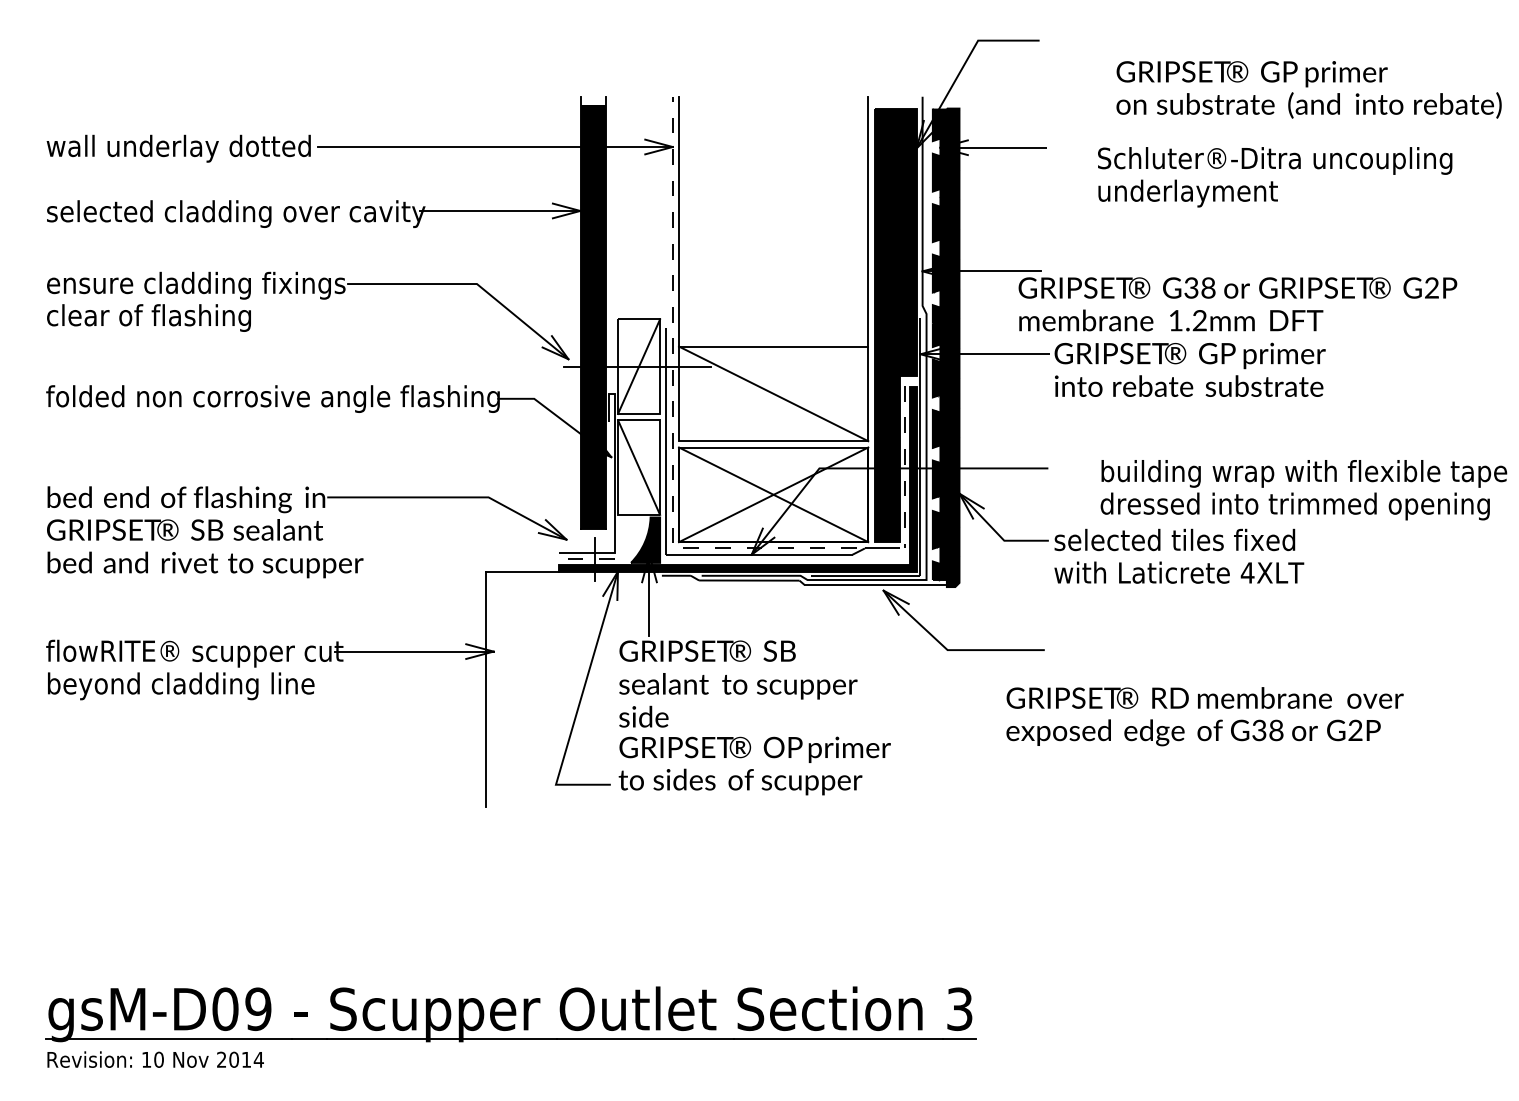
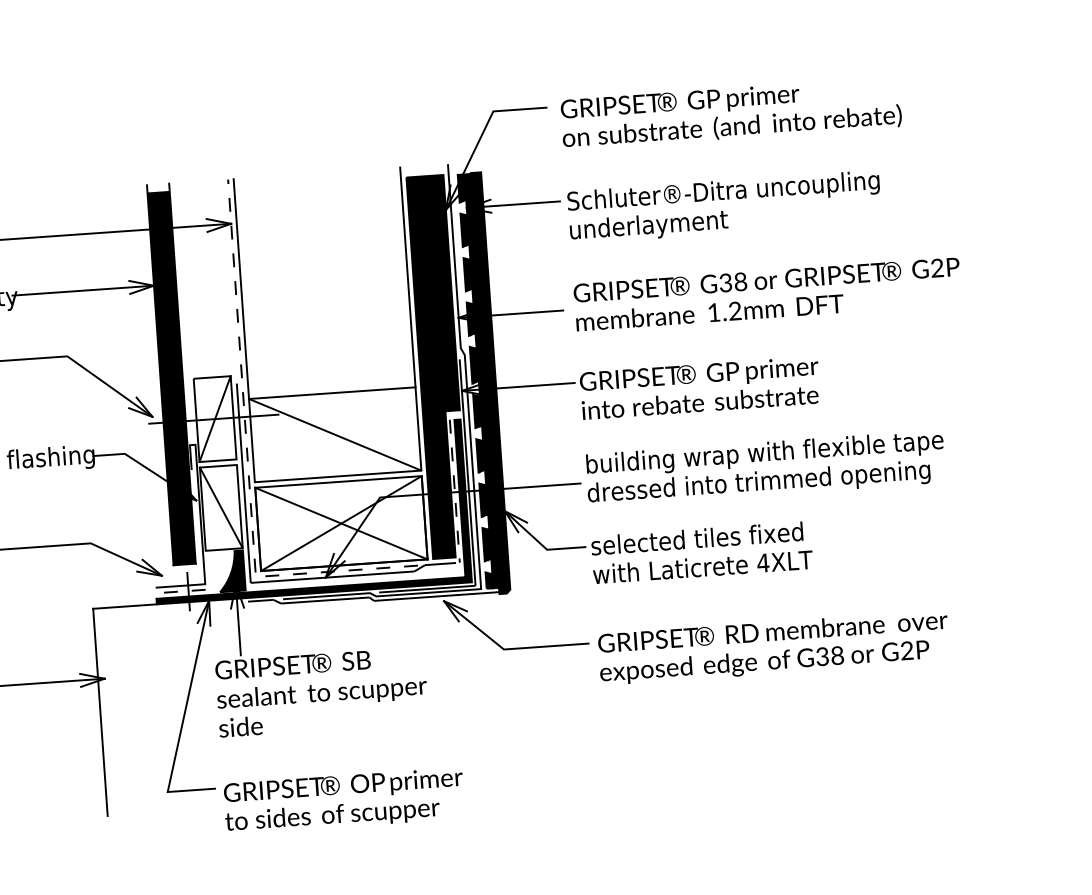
text: (1308, 89) -> (730, 113), moved
text: (1275, 177) -> (724, 207), moved
text: (1237, 304) -> (767, 294), moved
text: (1303, 490) -> (765, 468), moved
text: (1204, 716) -> (773, 647), moved
text: (754, 765) -> (343, 800), moved

